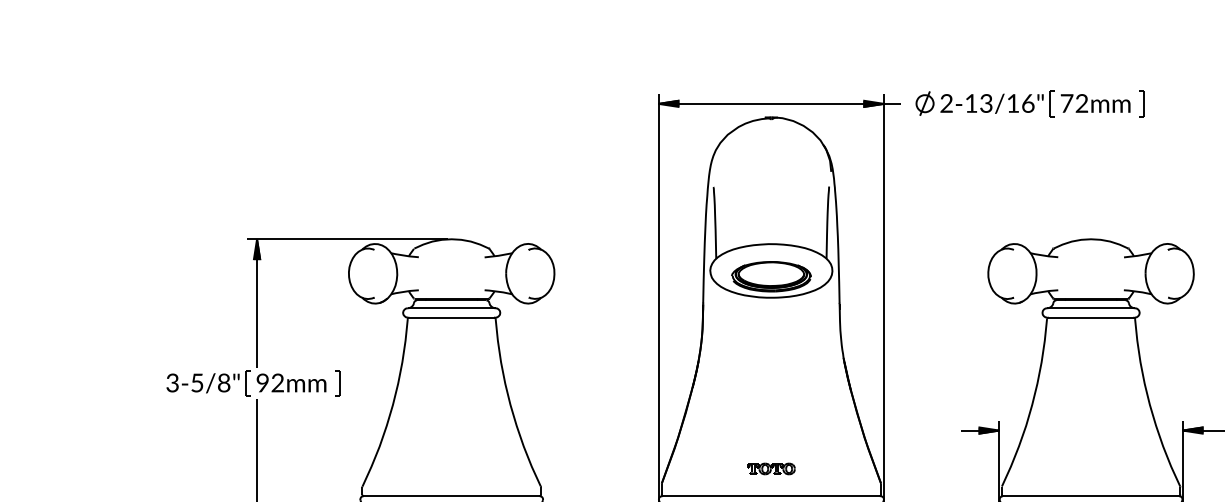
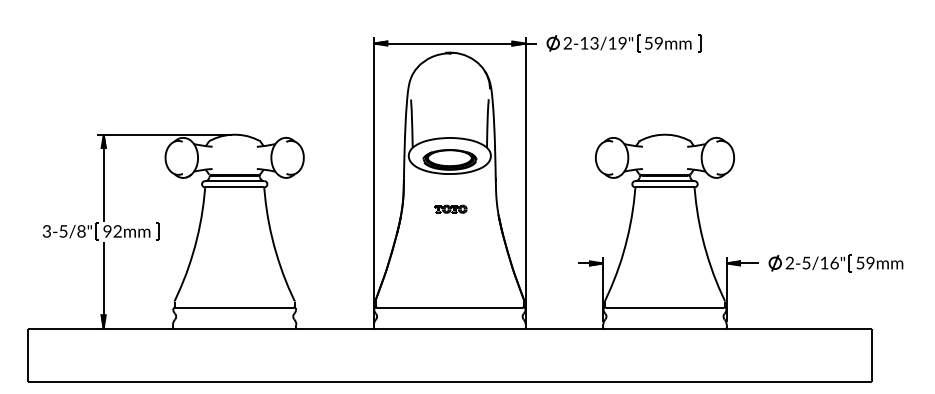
text: (1027, 103) -> (622, 43), 2-13/16" -> 2-13/19"
text: (1073, 103) -> (653, 43), 72mm -> 59mm
part: (770, 467) -> (450, 208), moved

